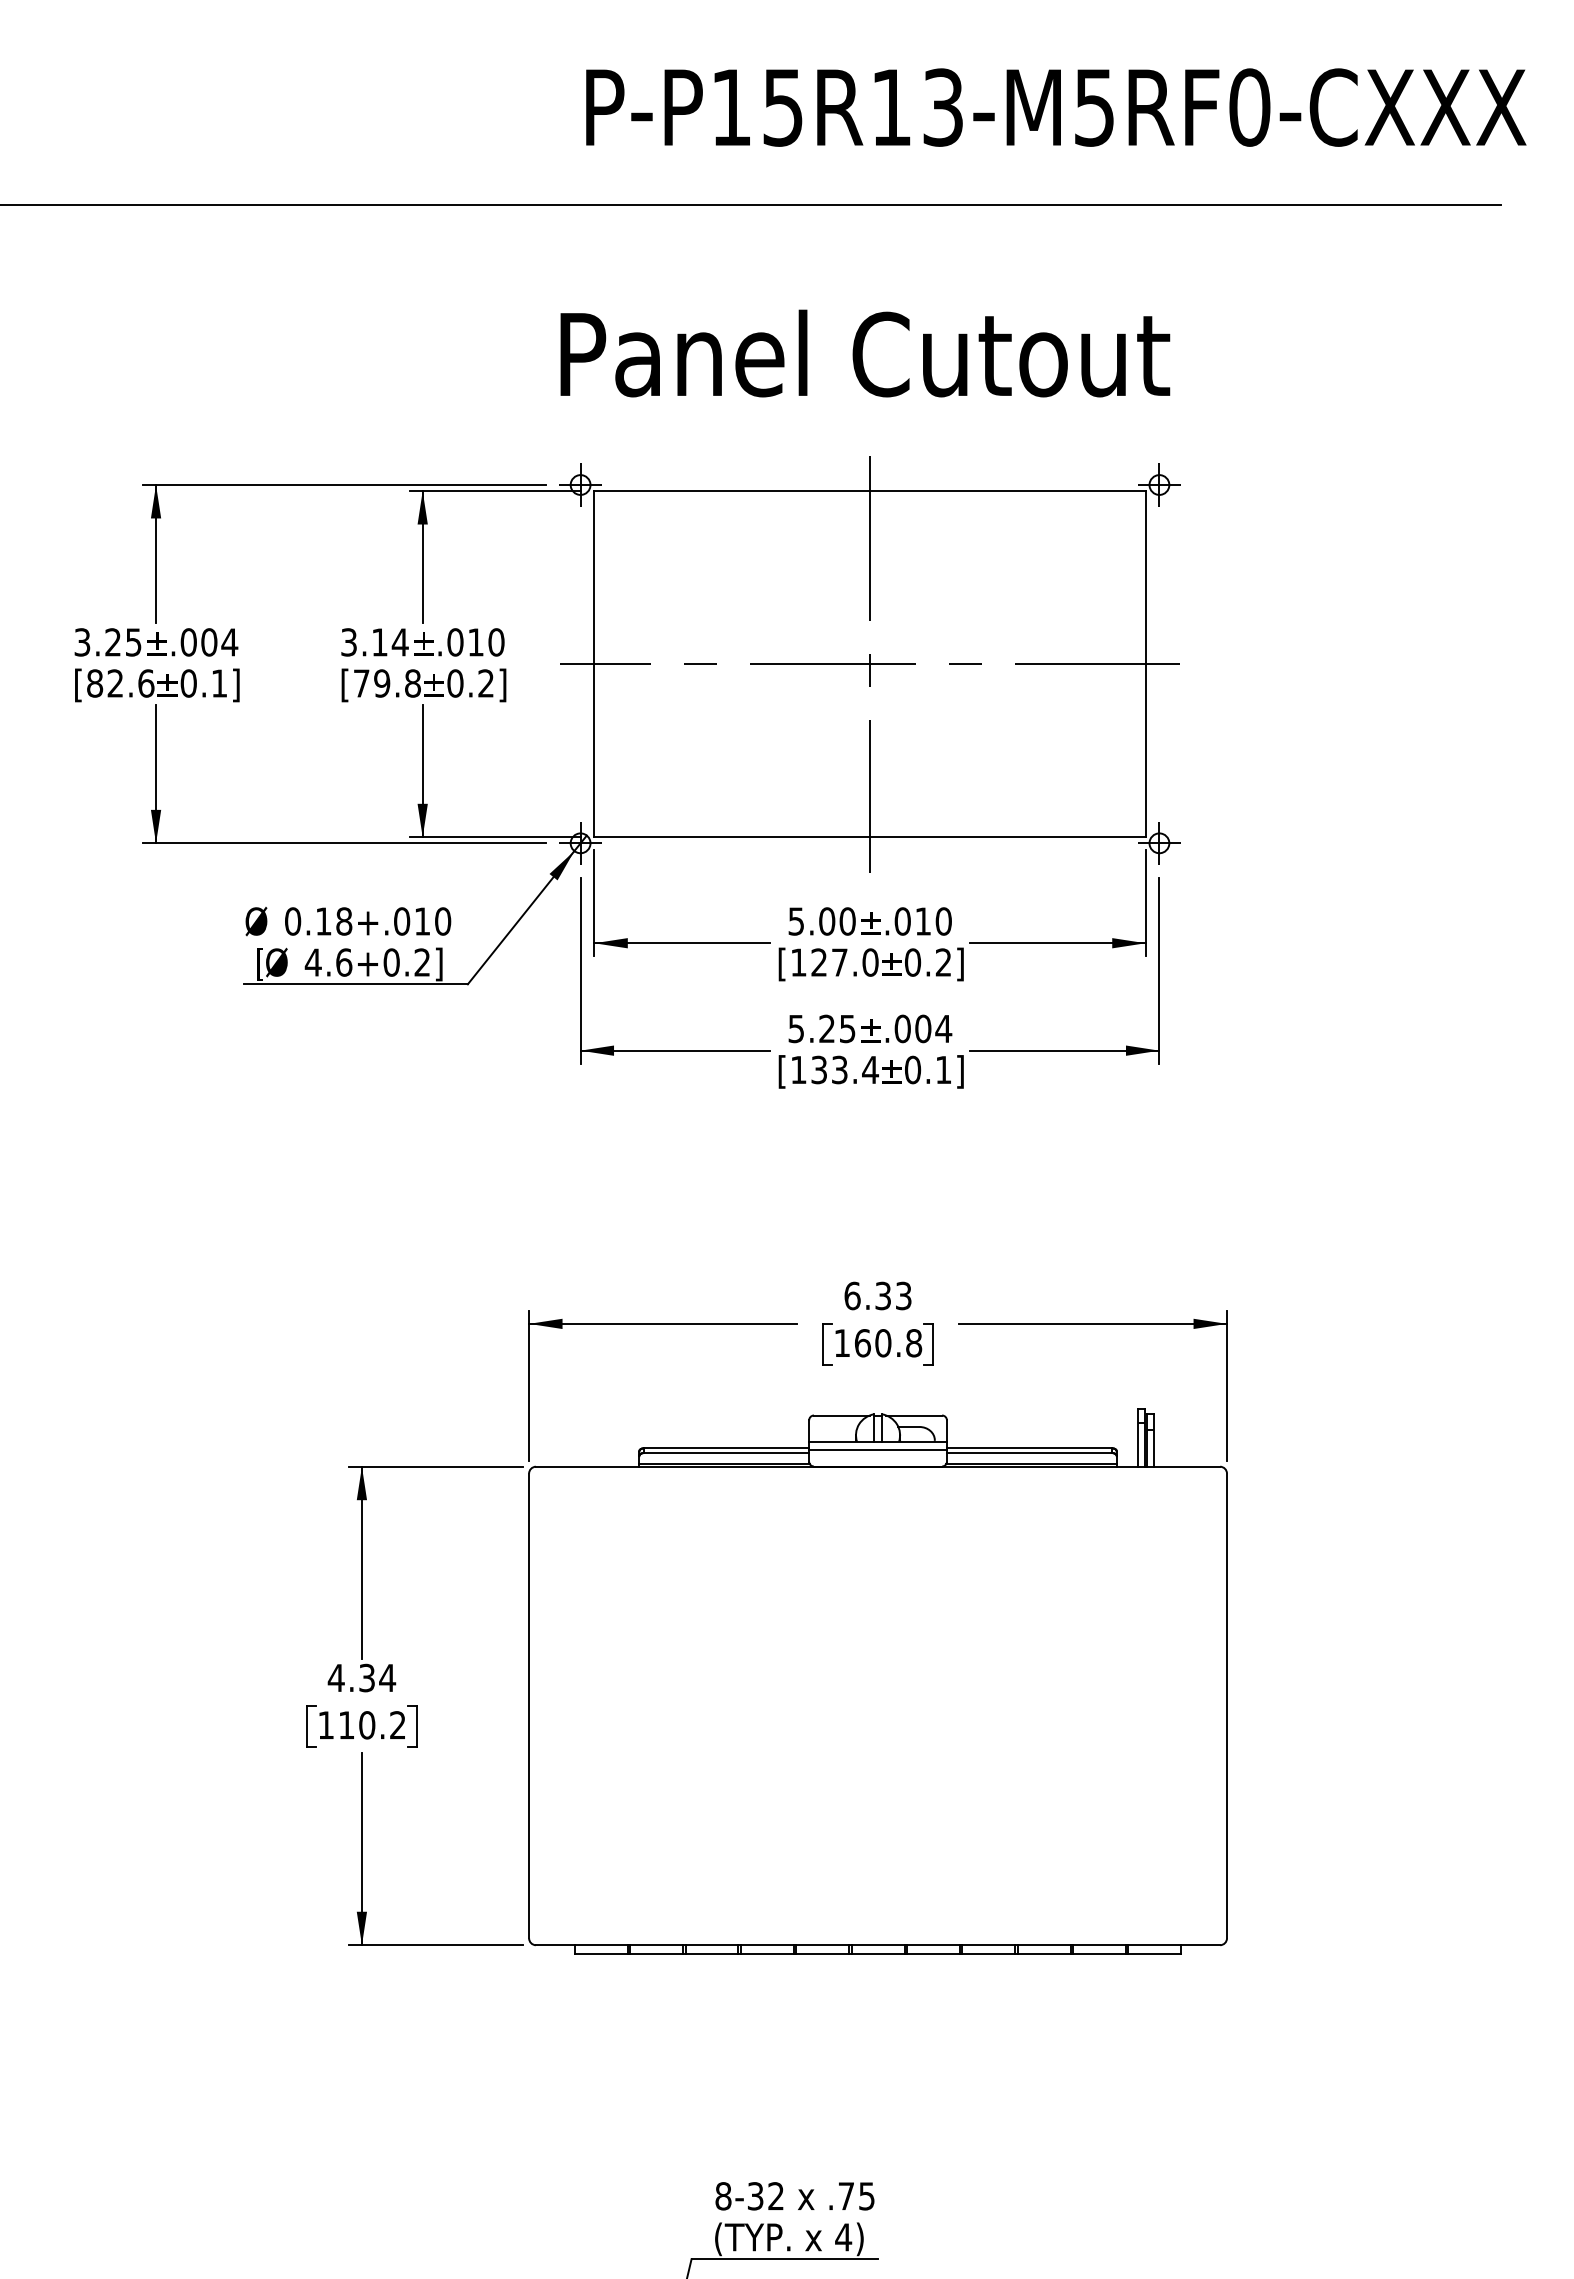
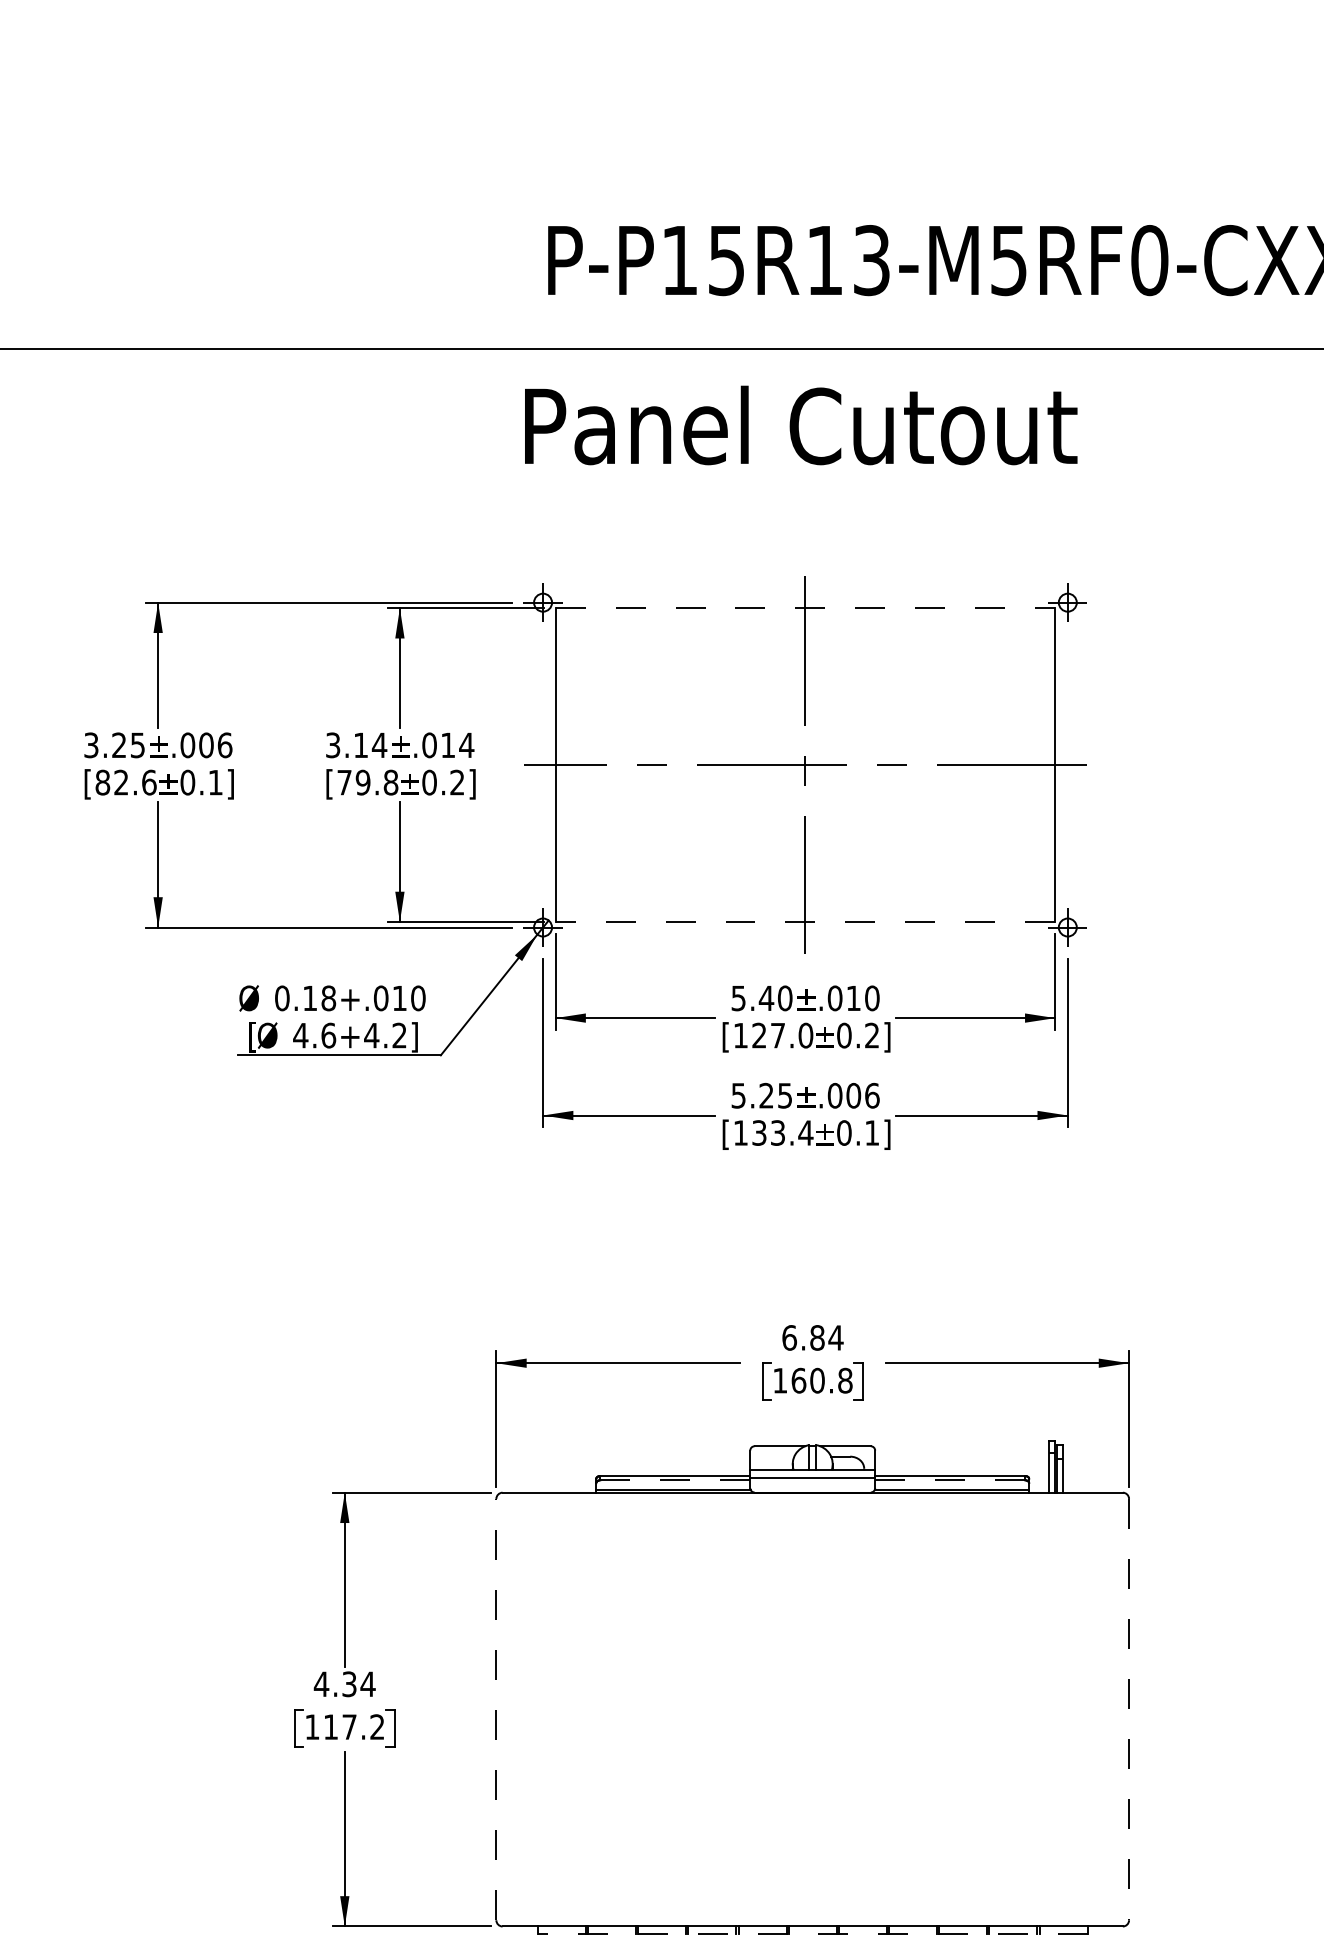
text: (865, 353) -> (801, 425), moved
line: (870, 491) -> (805, 608), solid -> dashed
text: (229, 642) -> (224, 745), .004 -> .006
text: (495, 642) -> (465, 745), .010 -> .014
line: (870, 837) -> (805, 922), solid -> dashed
text: (826, 921) -> (765, 998), 5.00 -> 5.40
text: (391, 962) -> (371, 1035), 4.6+0.2] -> 4.6+4.2]
text: (943, 1028) -> (872, 1095), .004 -> .006
text: (893, 1295) -> (826, 1337), 6.33 -> 6.84
line: (726, 1453) -> (675, 1480), solid -> dashed
line: (1029, 1453) -> (950, 1480), solid -> dashed
line: (529, 1705) -> (496, 1709), solid -> dashed
line: (1227, 1706) -> (1129, 1710), solid -> dashed
text: (367, 1725) -> (349, 1727), 110.2 -> 117.2
line: (877, 1953) -> (812, 1934), solid -> dashed

